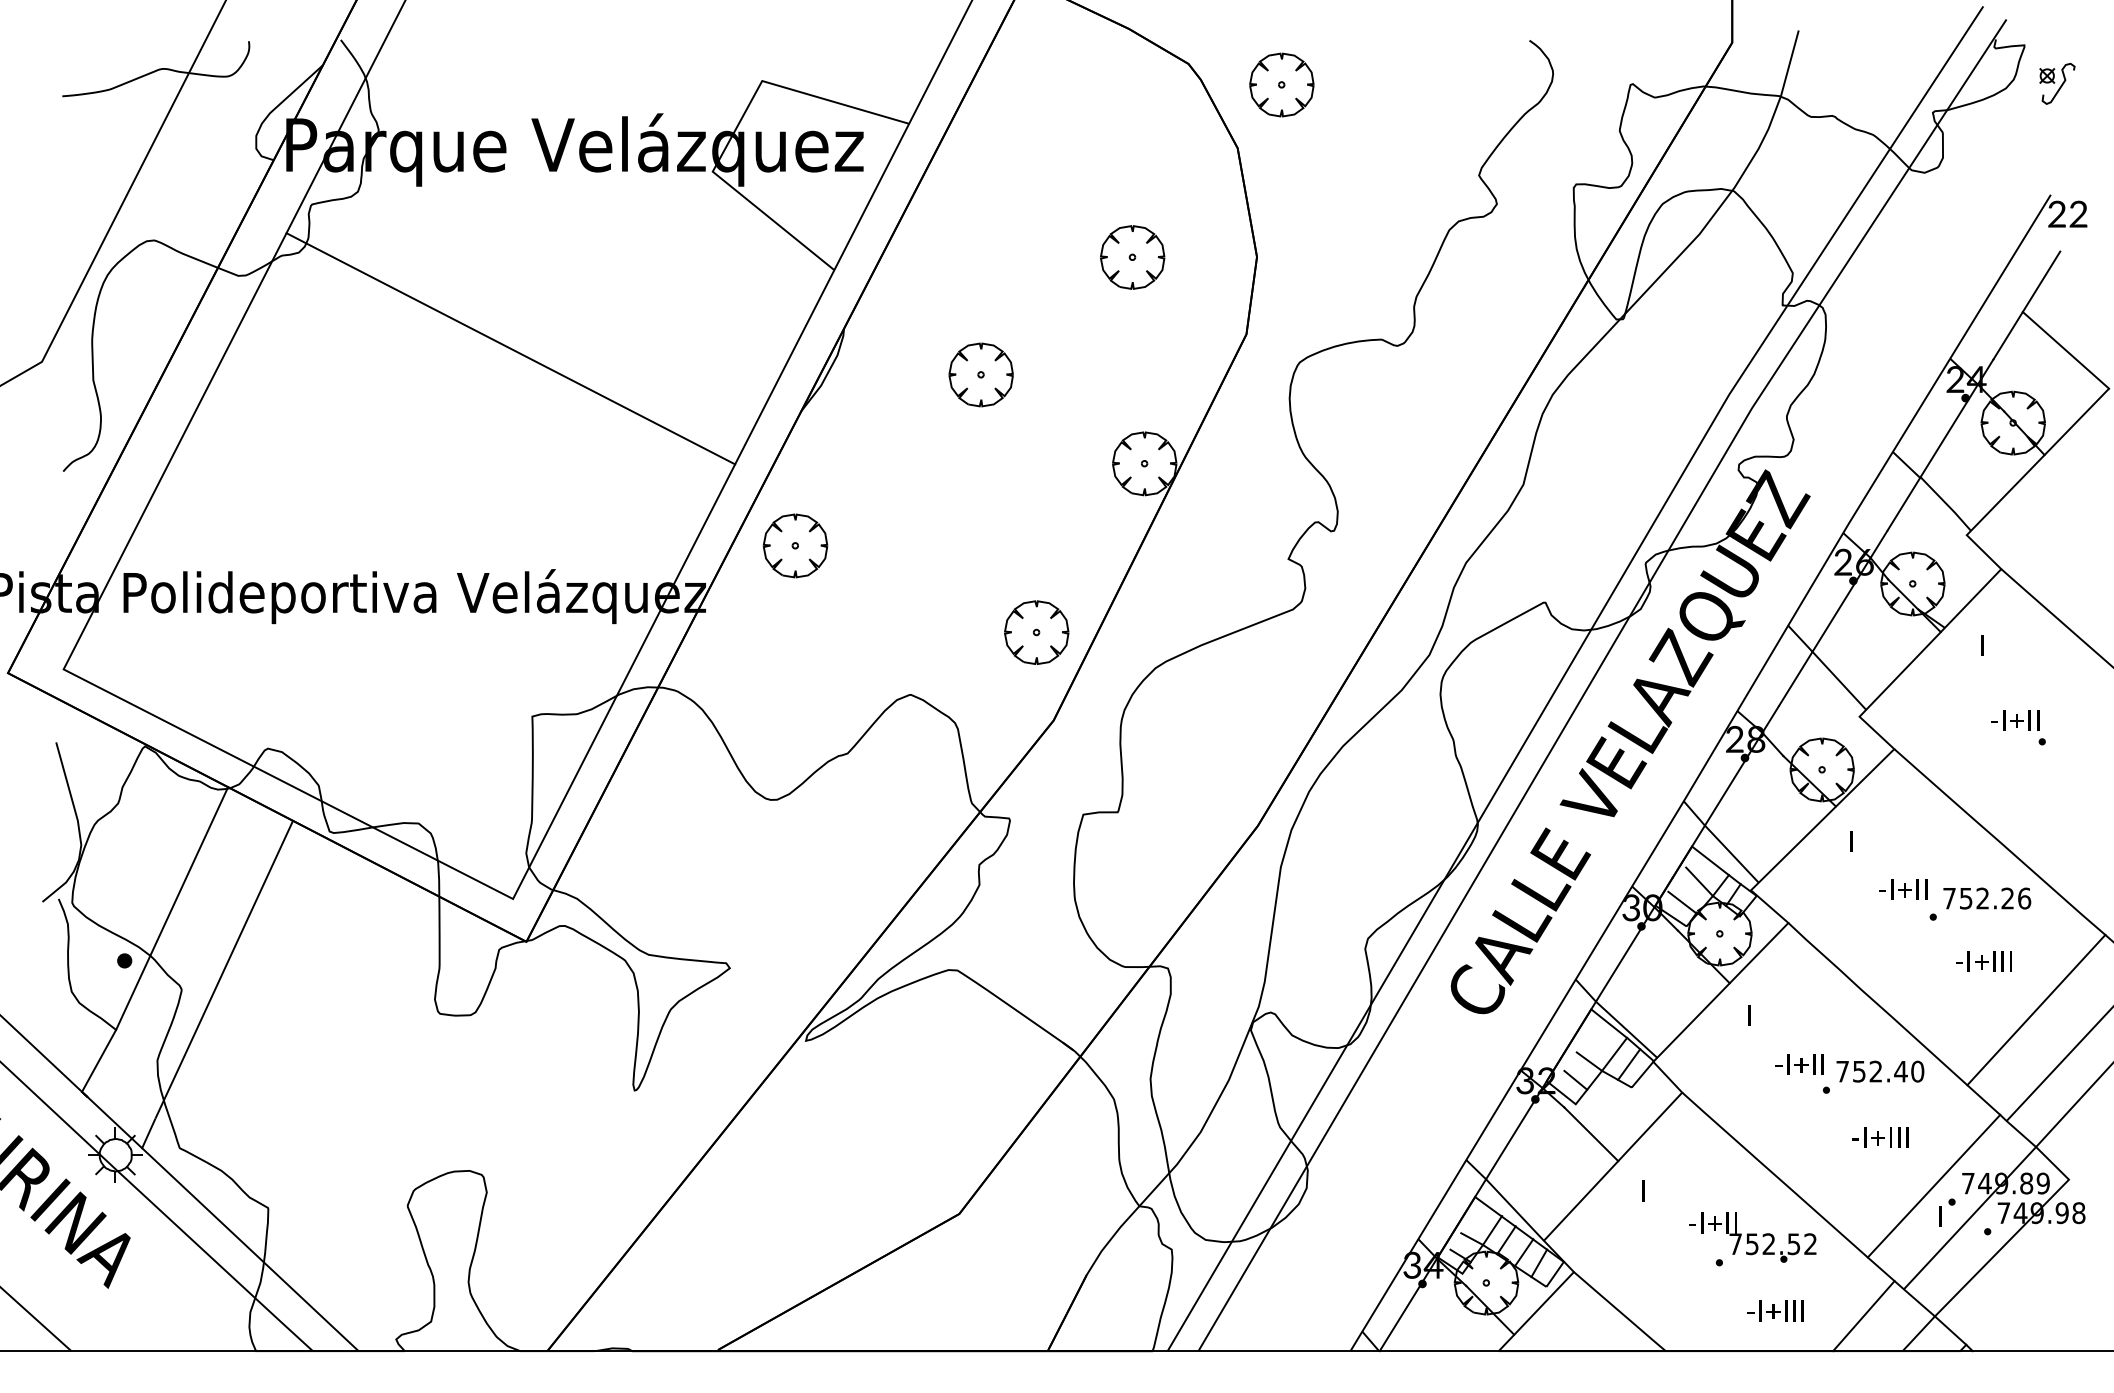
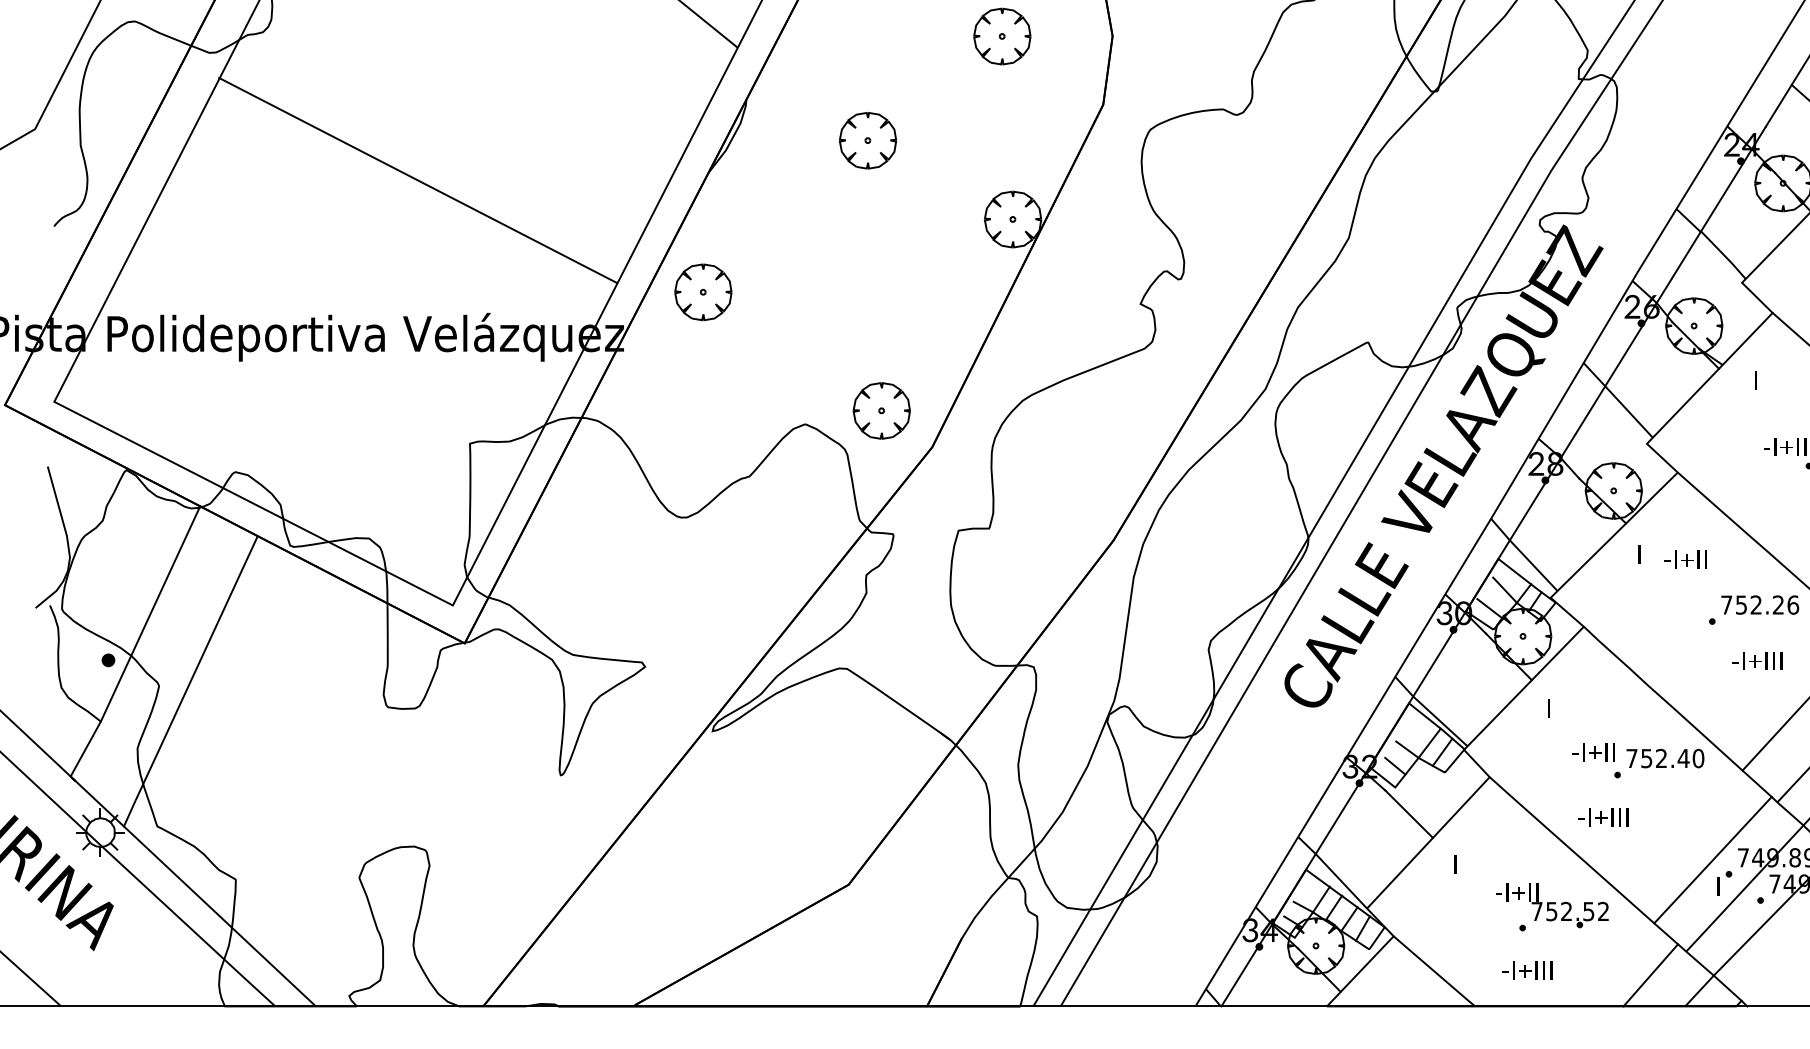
line: (510, 348) -> (417, 180), moved
part: (1036, 632) -> (881, 410), moved
text: (1903, 889) -> (1685, 559), moved
text: (1880, 1137) -> (1603, 816), moved
text: (1775, 1310) -> (1527, 970), moved

